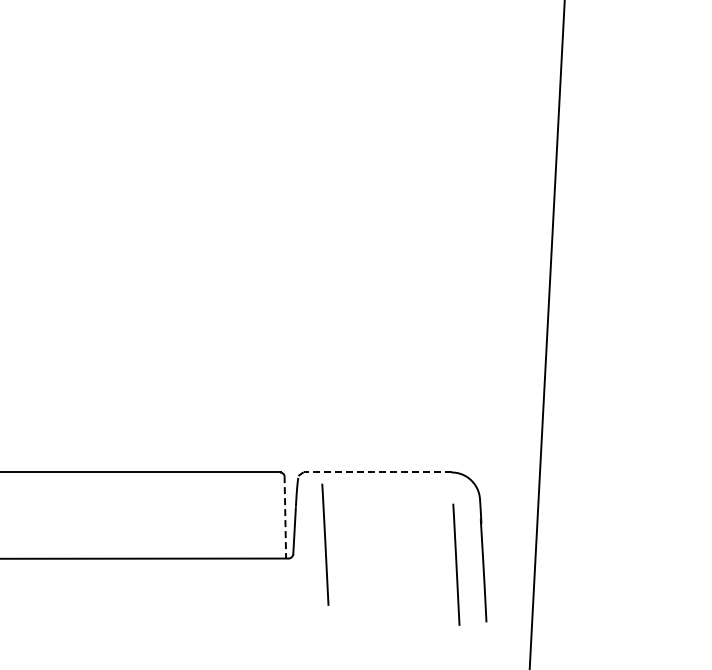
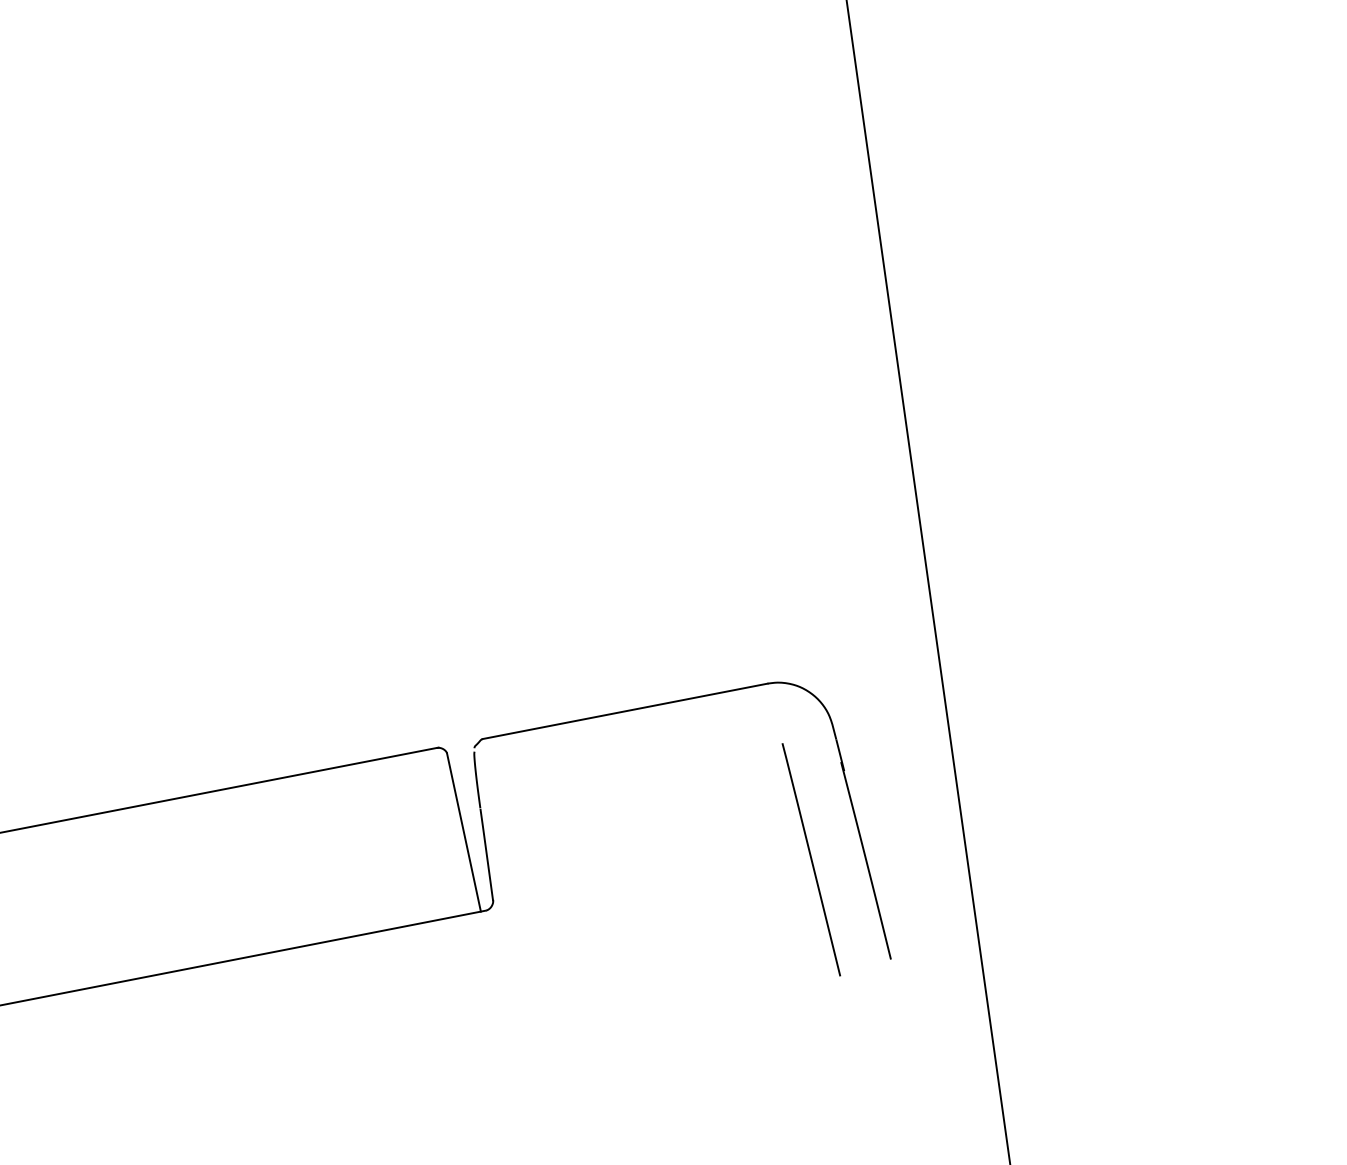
line: (377, 472) -> (624, 711), dashed -> solid
line: (285, 517) -> (464, 832), dashed -> solid
line: (325, 544) -> (551, 869), removed

